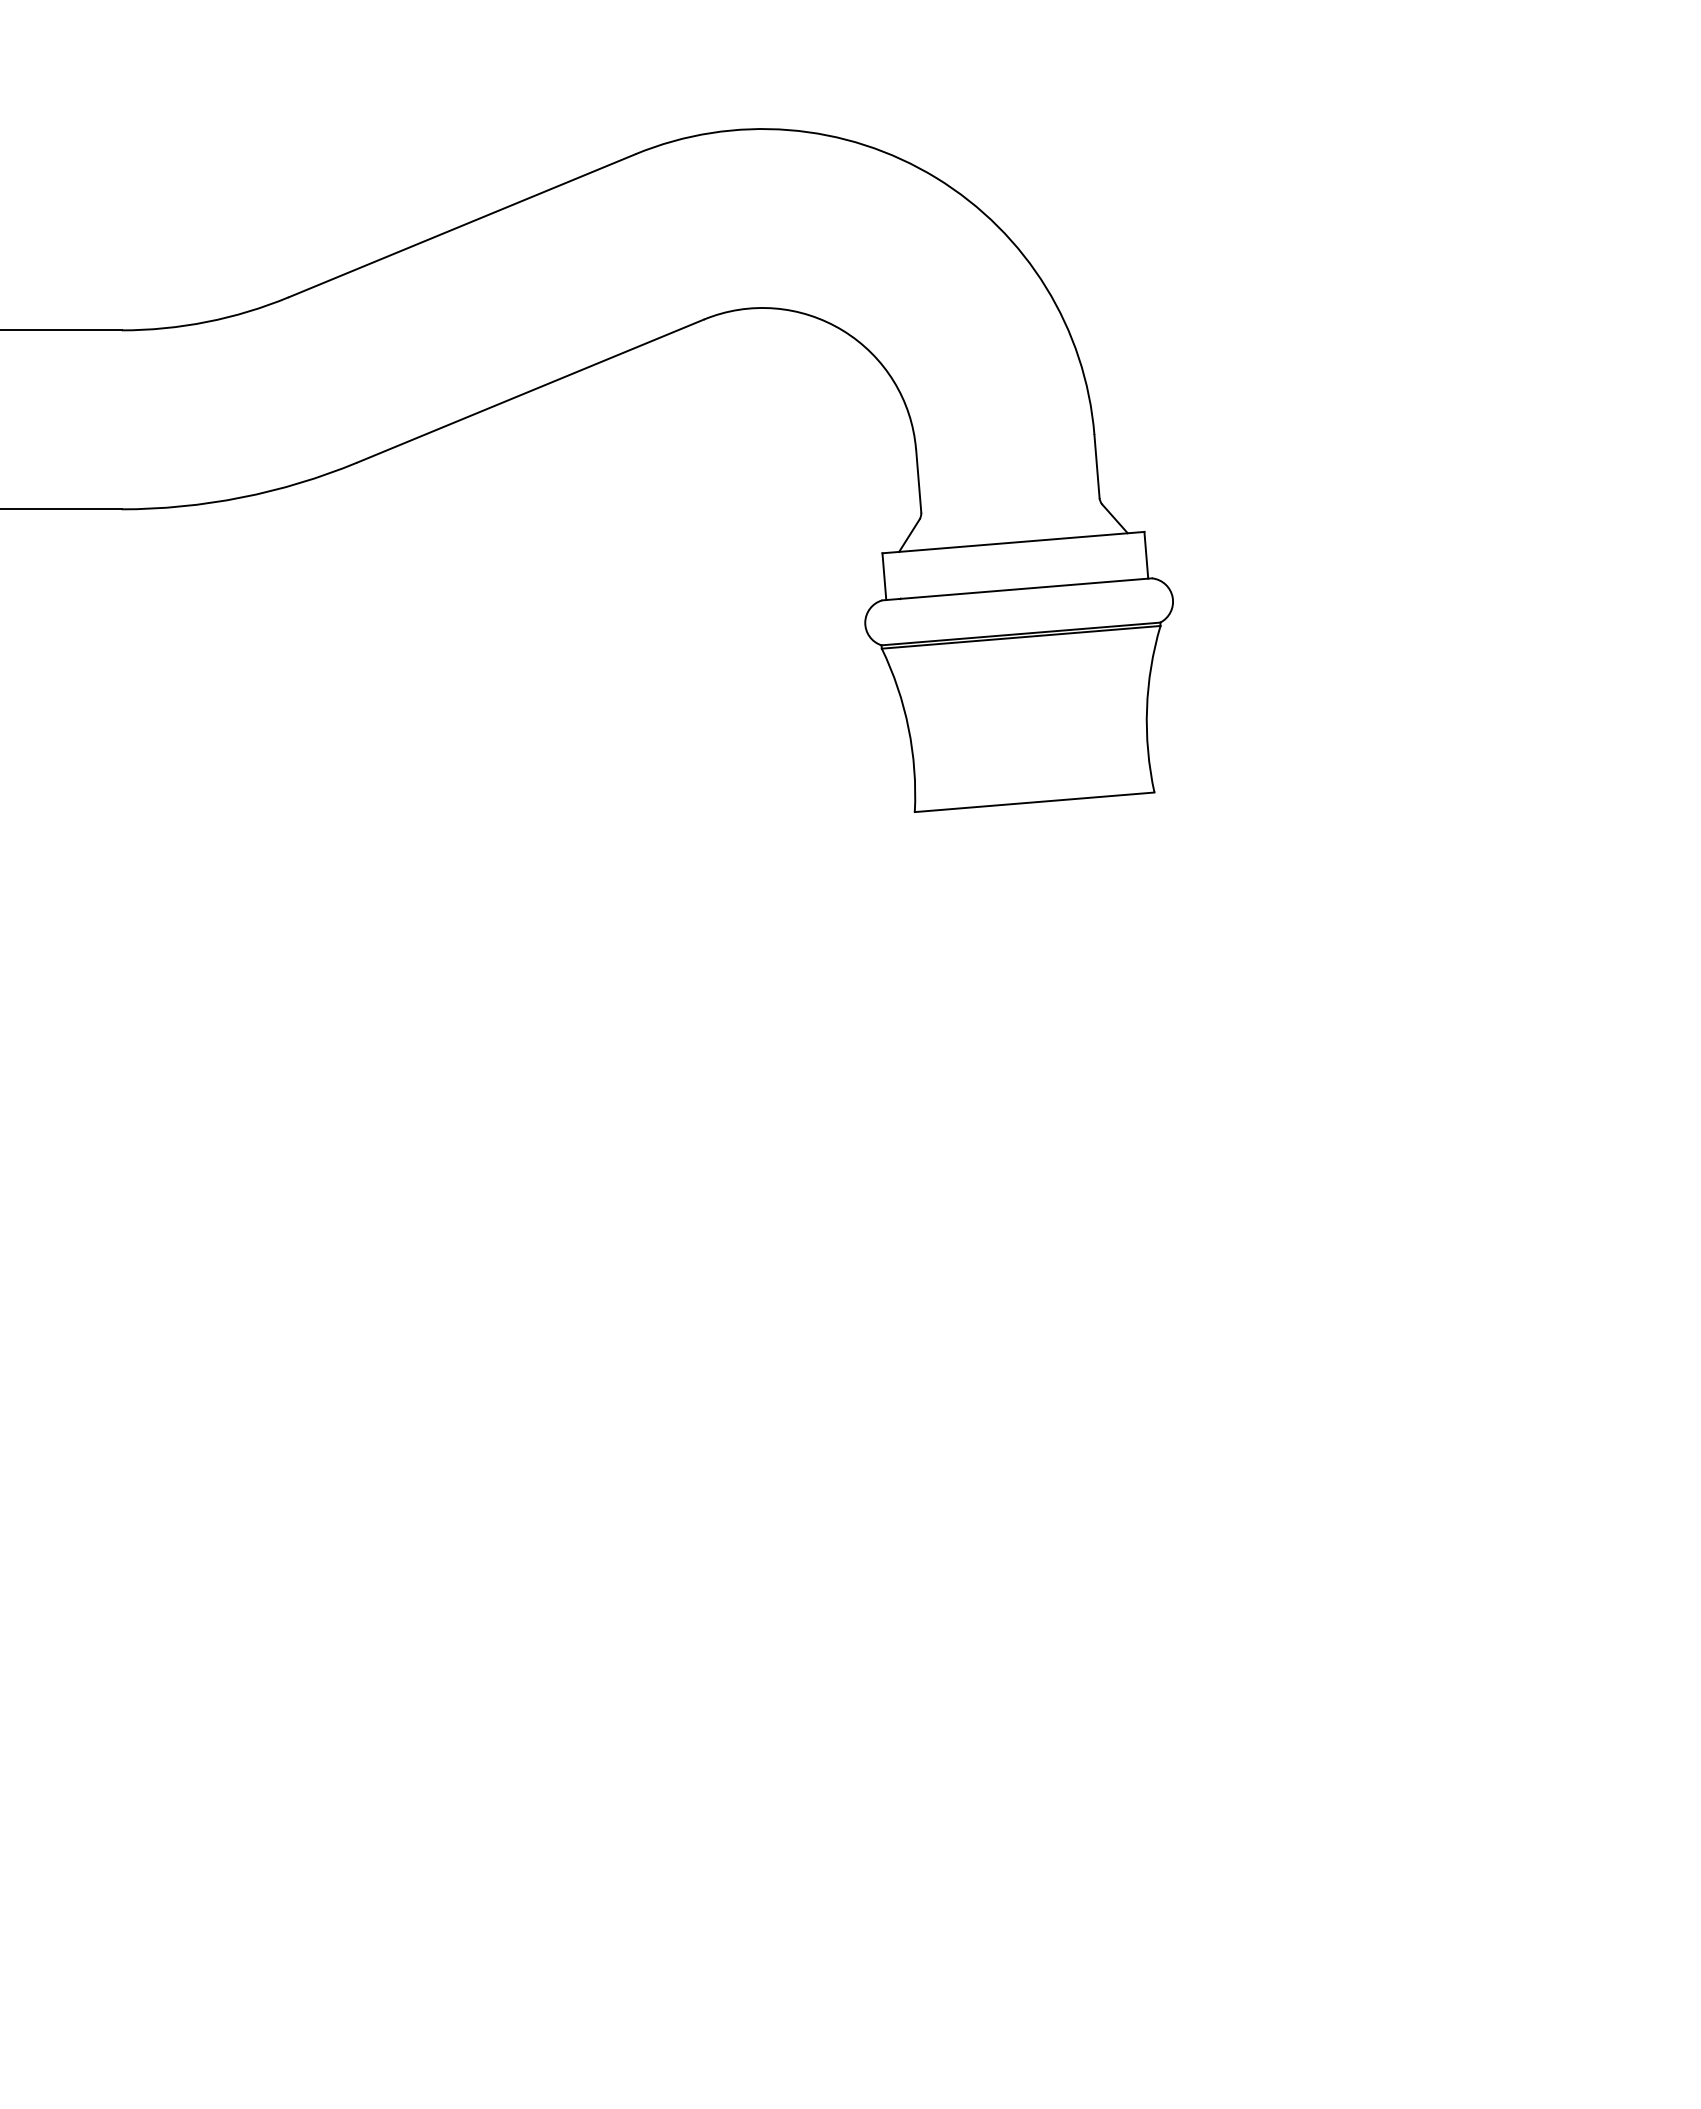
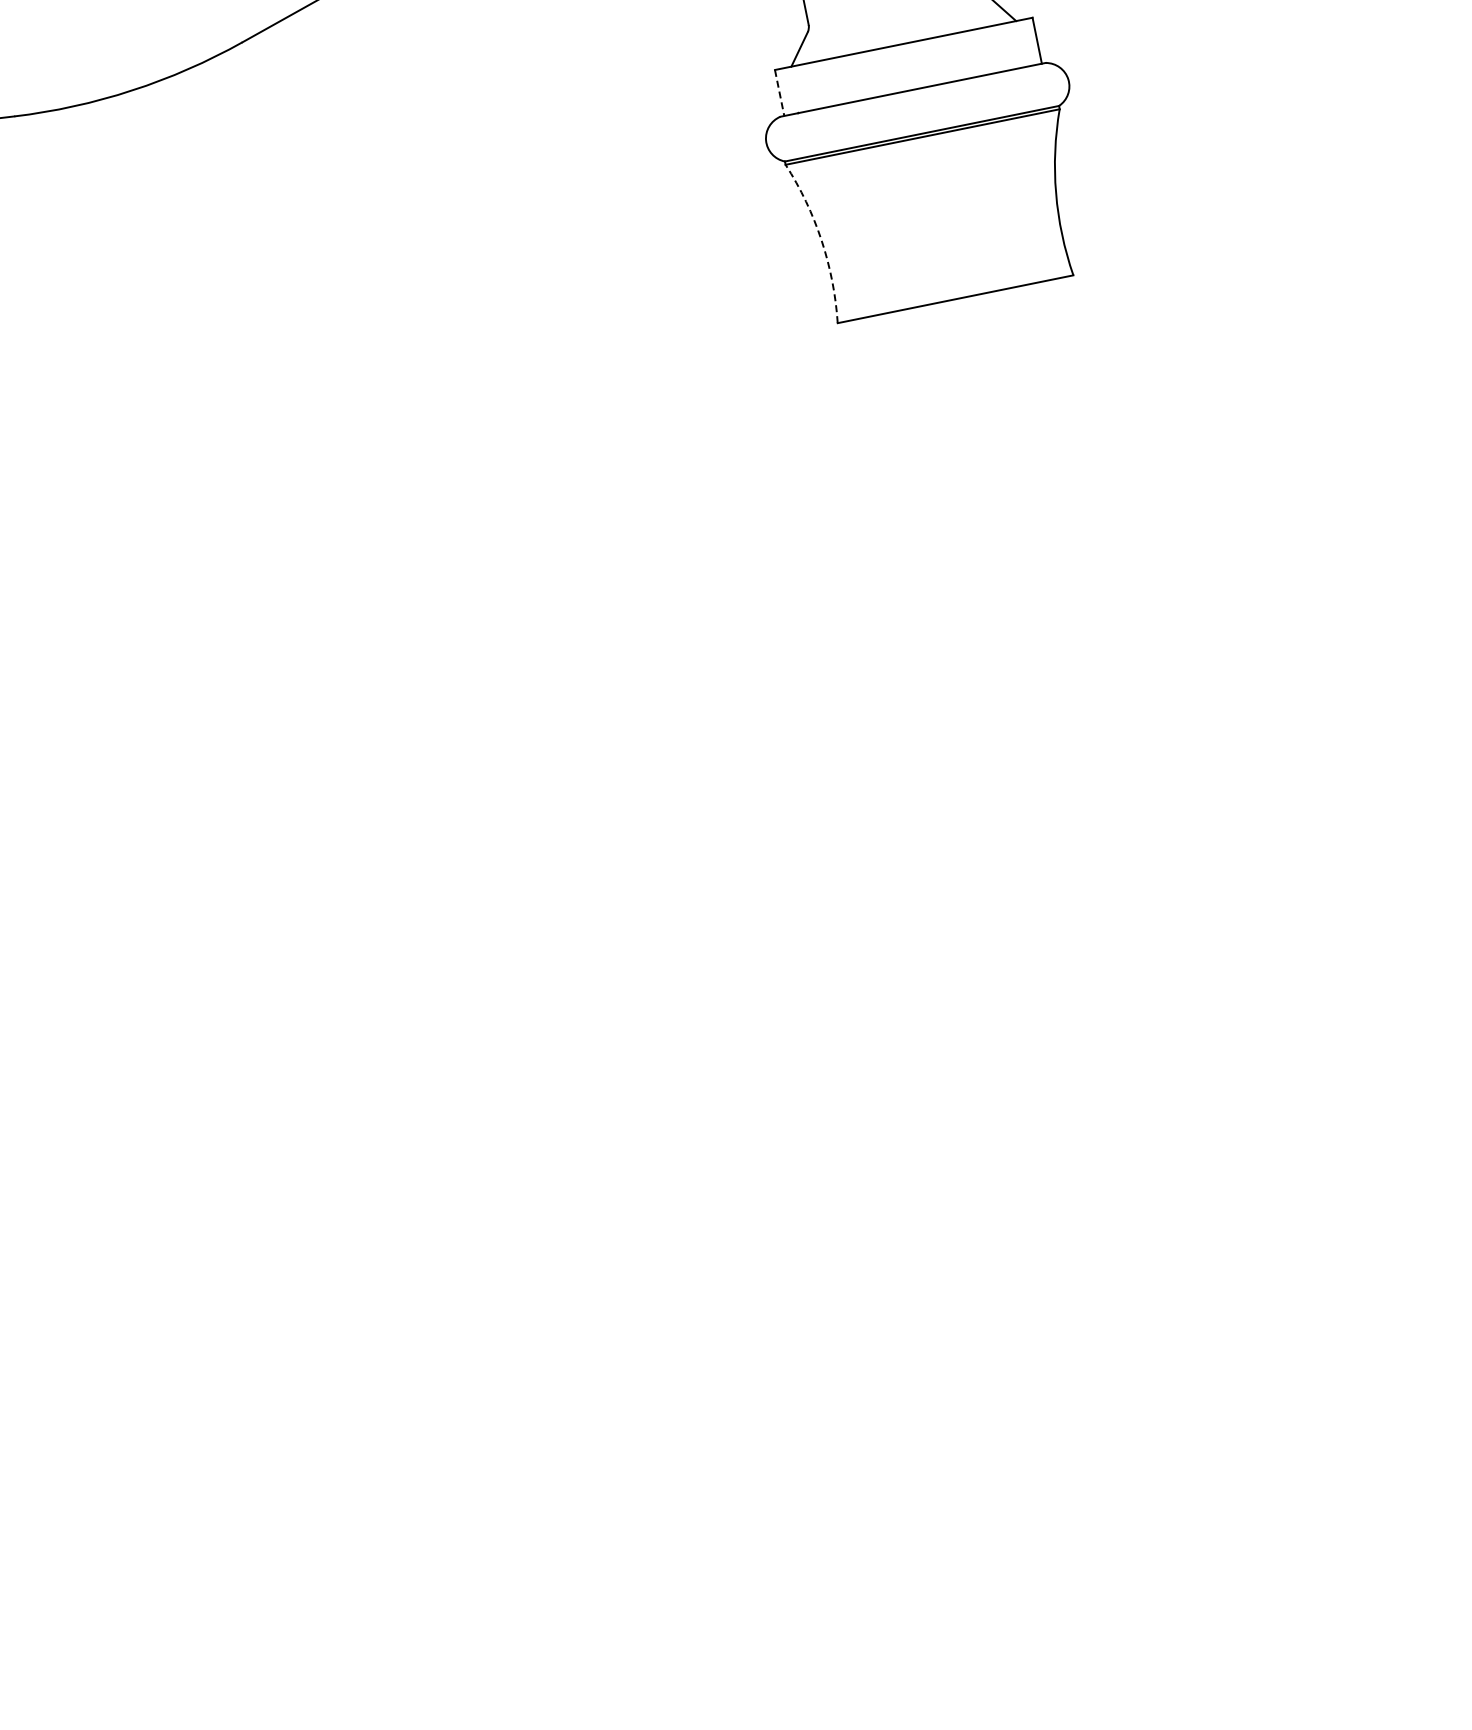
line: (884, 577) -> (779, 93), solid -> dashed
arc: (908, 728) -> (821, 240), solid -> dashed

